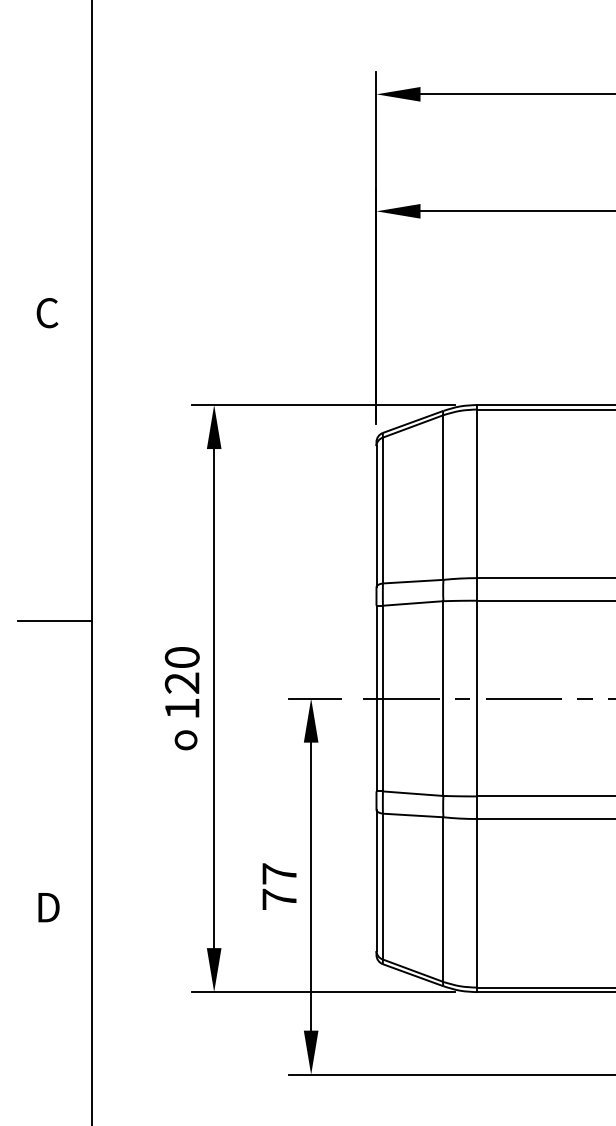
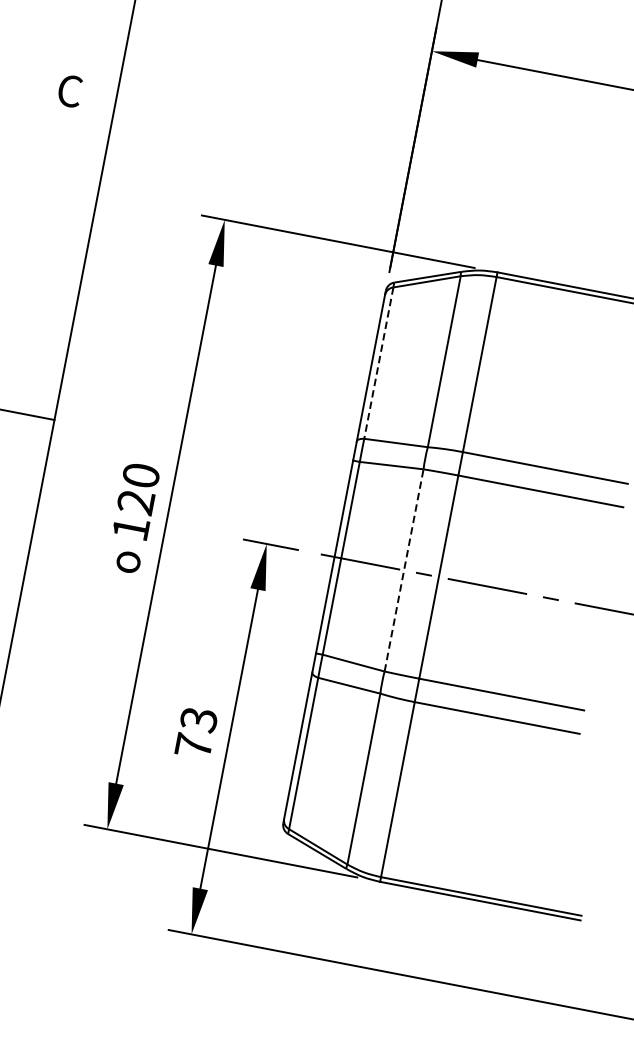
line: (382, 510) -> (378, 363), solid -> dashed
line: (443, 698) -> (404, 570), solid -> dashed
text: (279, 874) -> (198, 720), 77 -> 73

